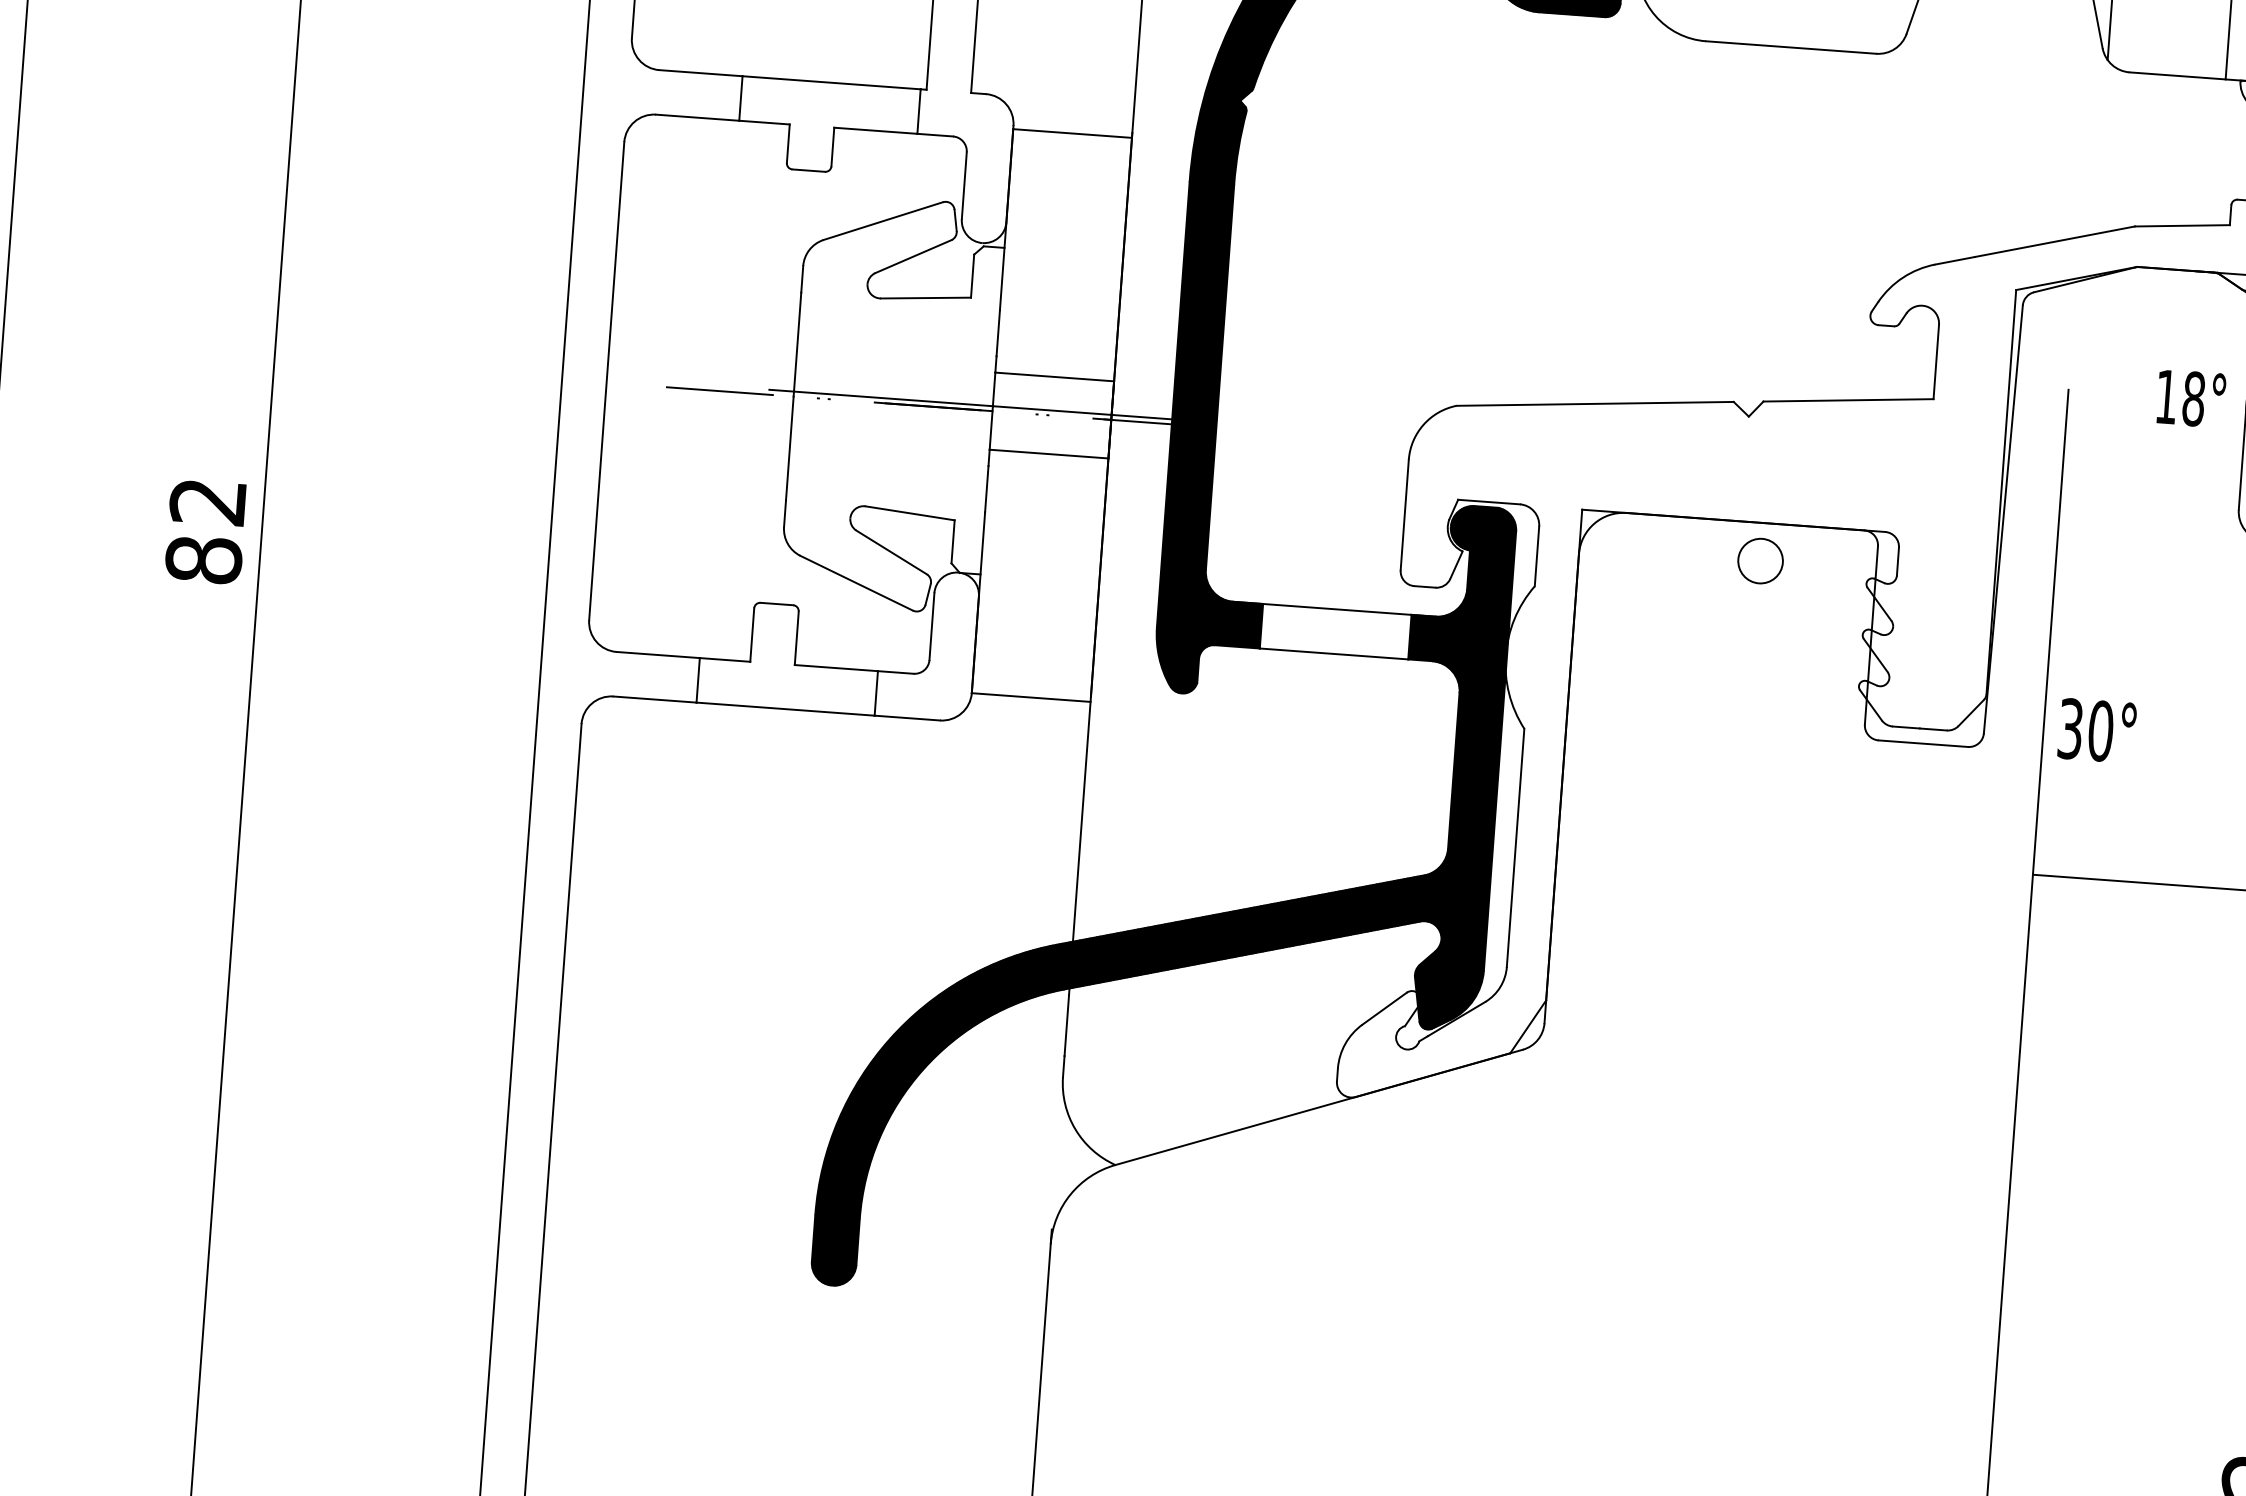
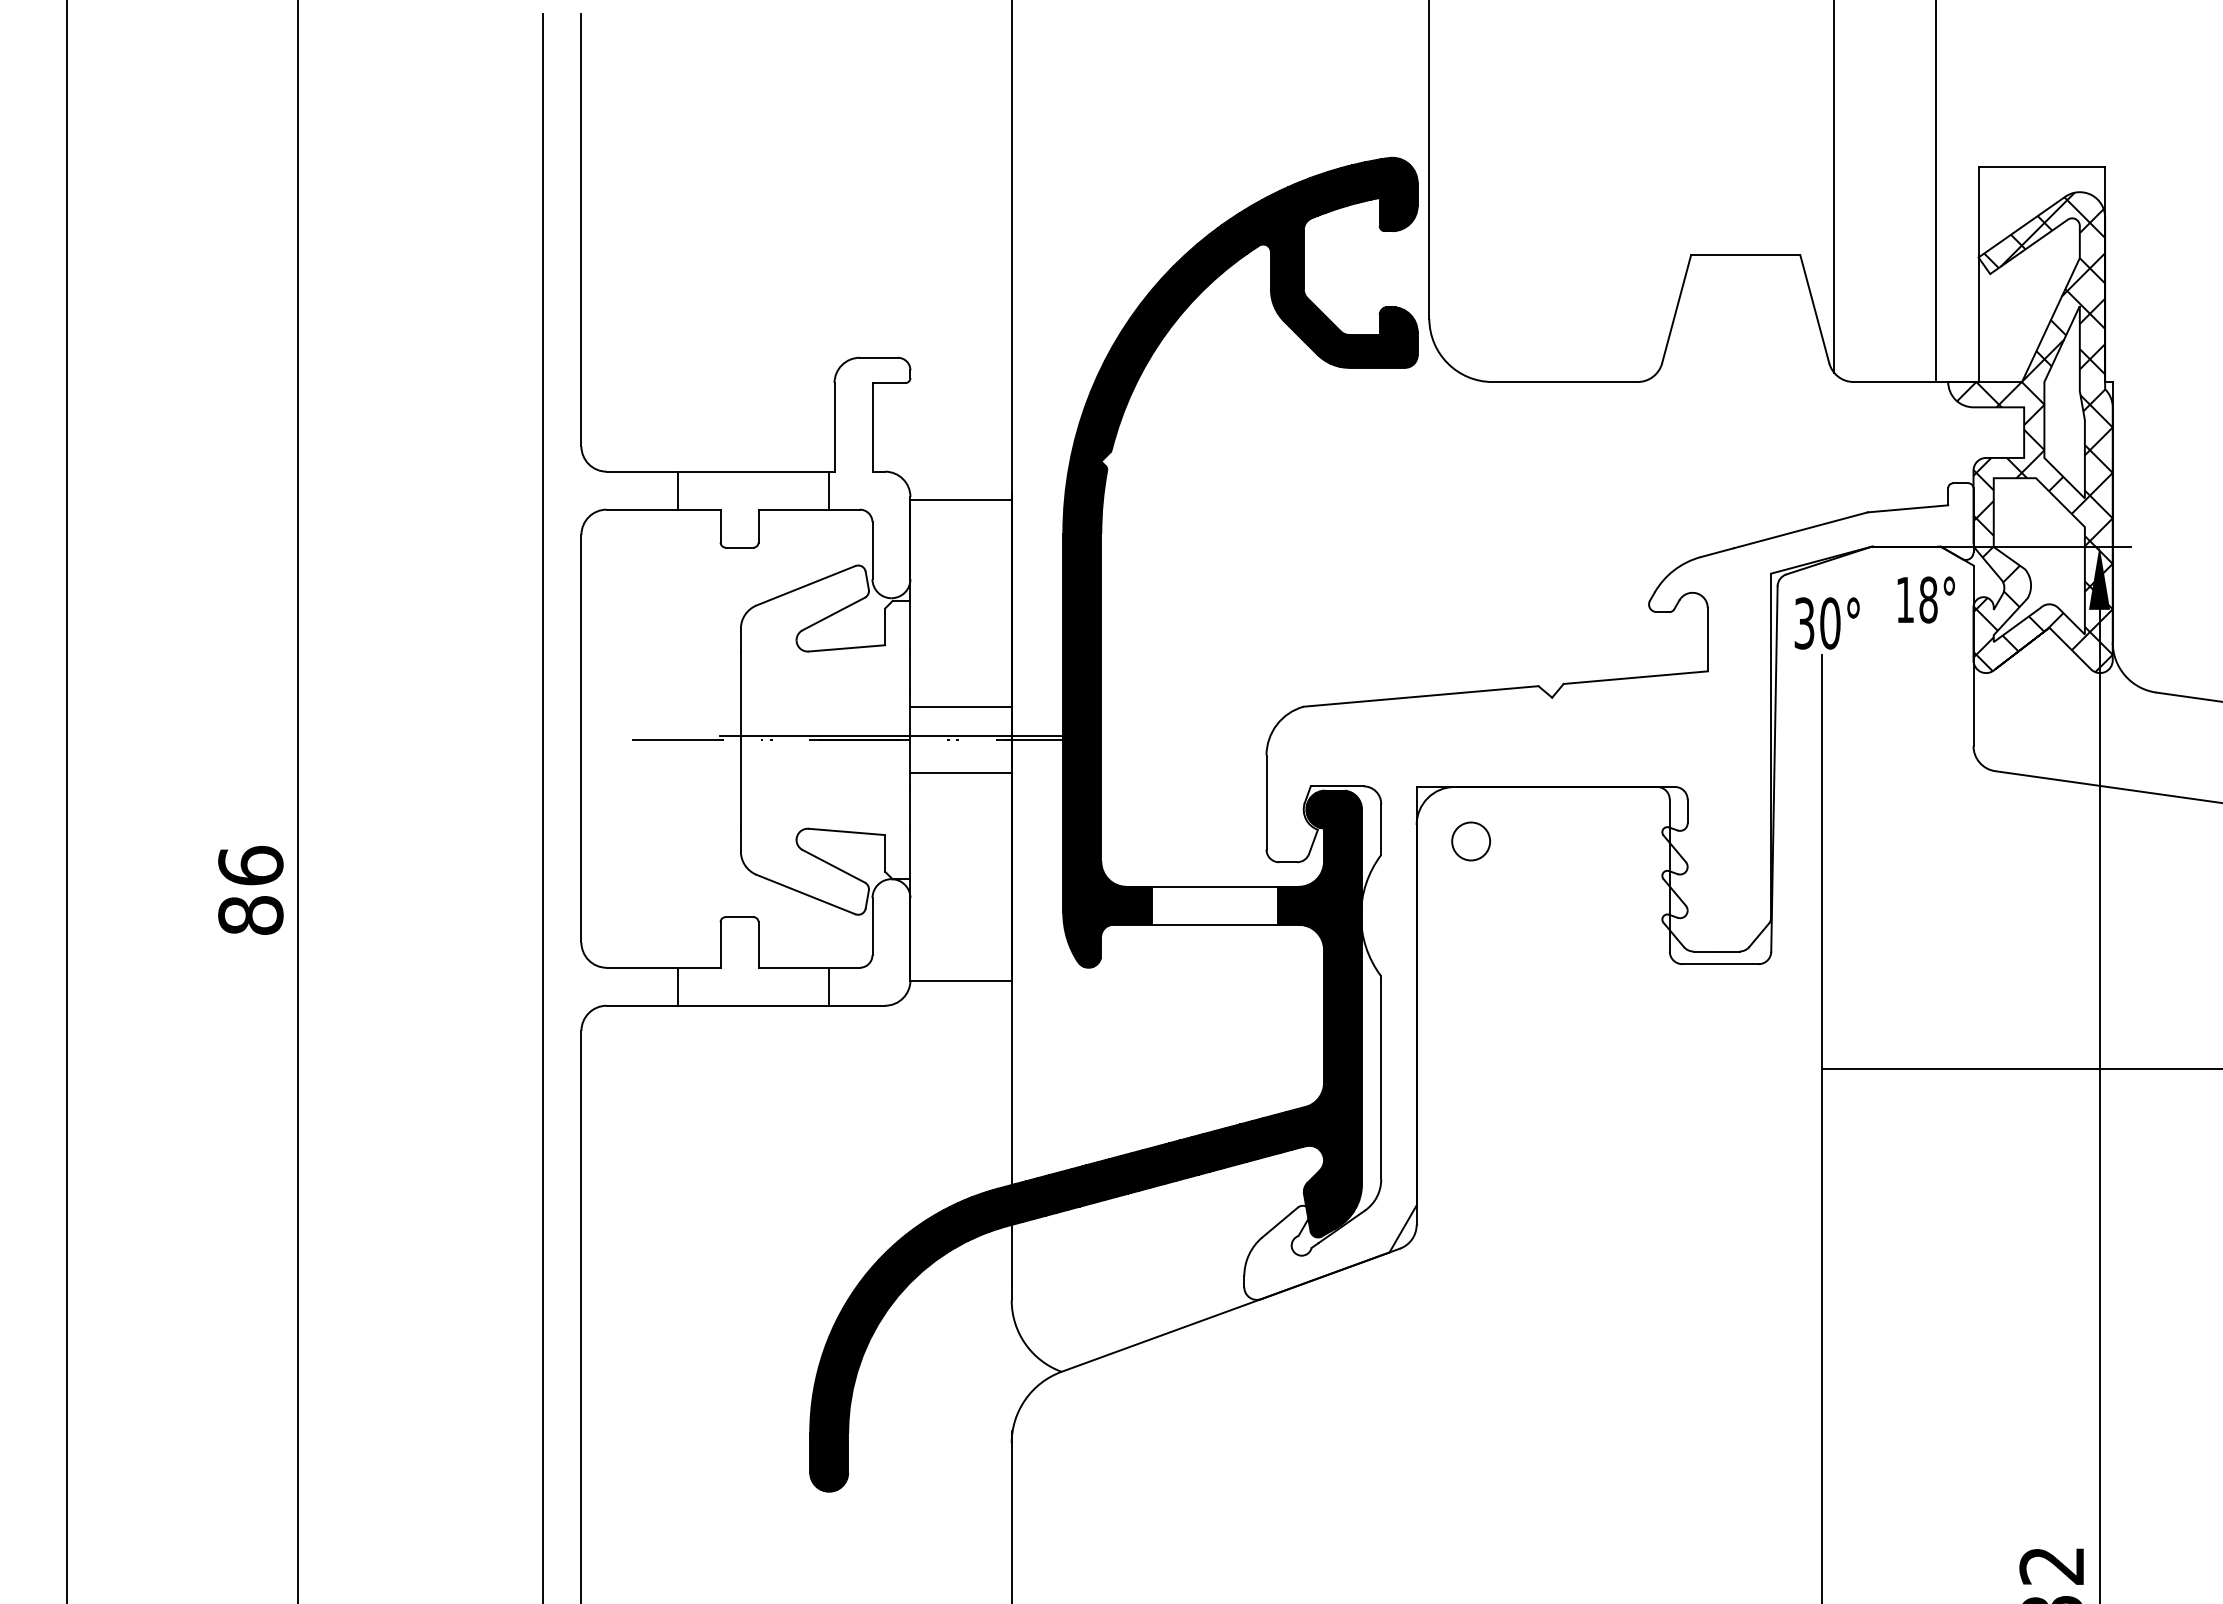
text: (2190, 398) -> (1925, 599), moved
text: (207, 501) -> (250, 865), 82 -> 86
circle: (1759, 561) -> (1470, 841), moved
text: (2096, 730) -> (1826, 623), moved

